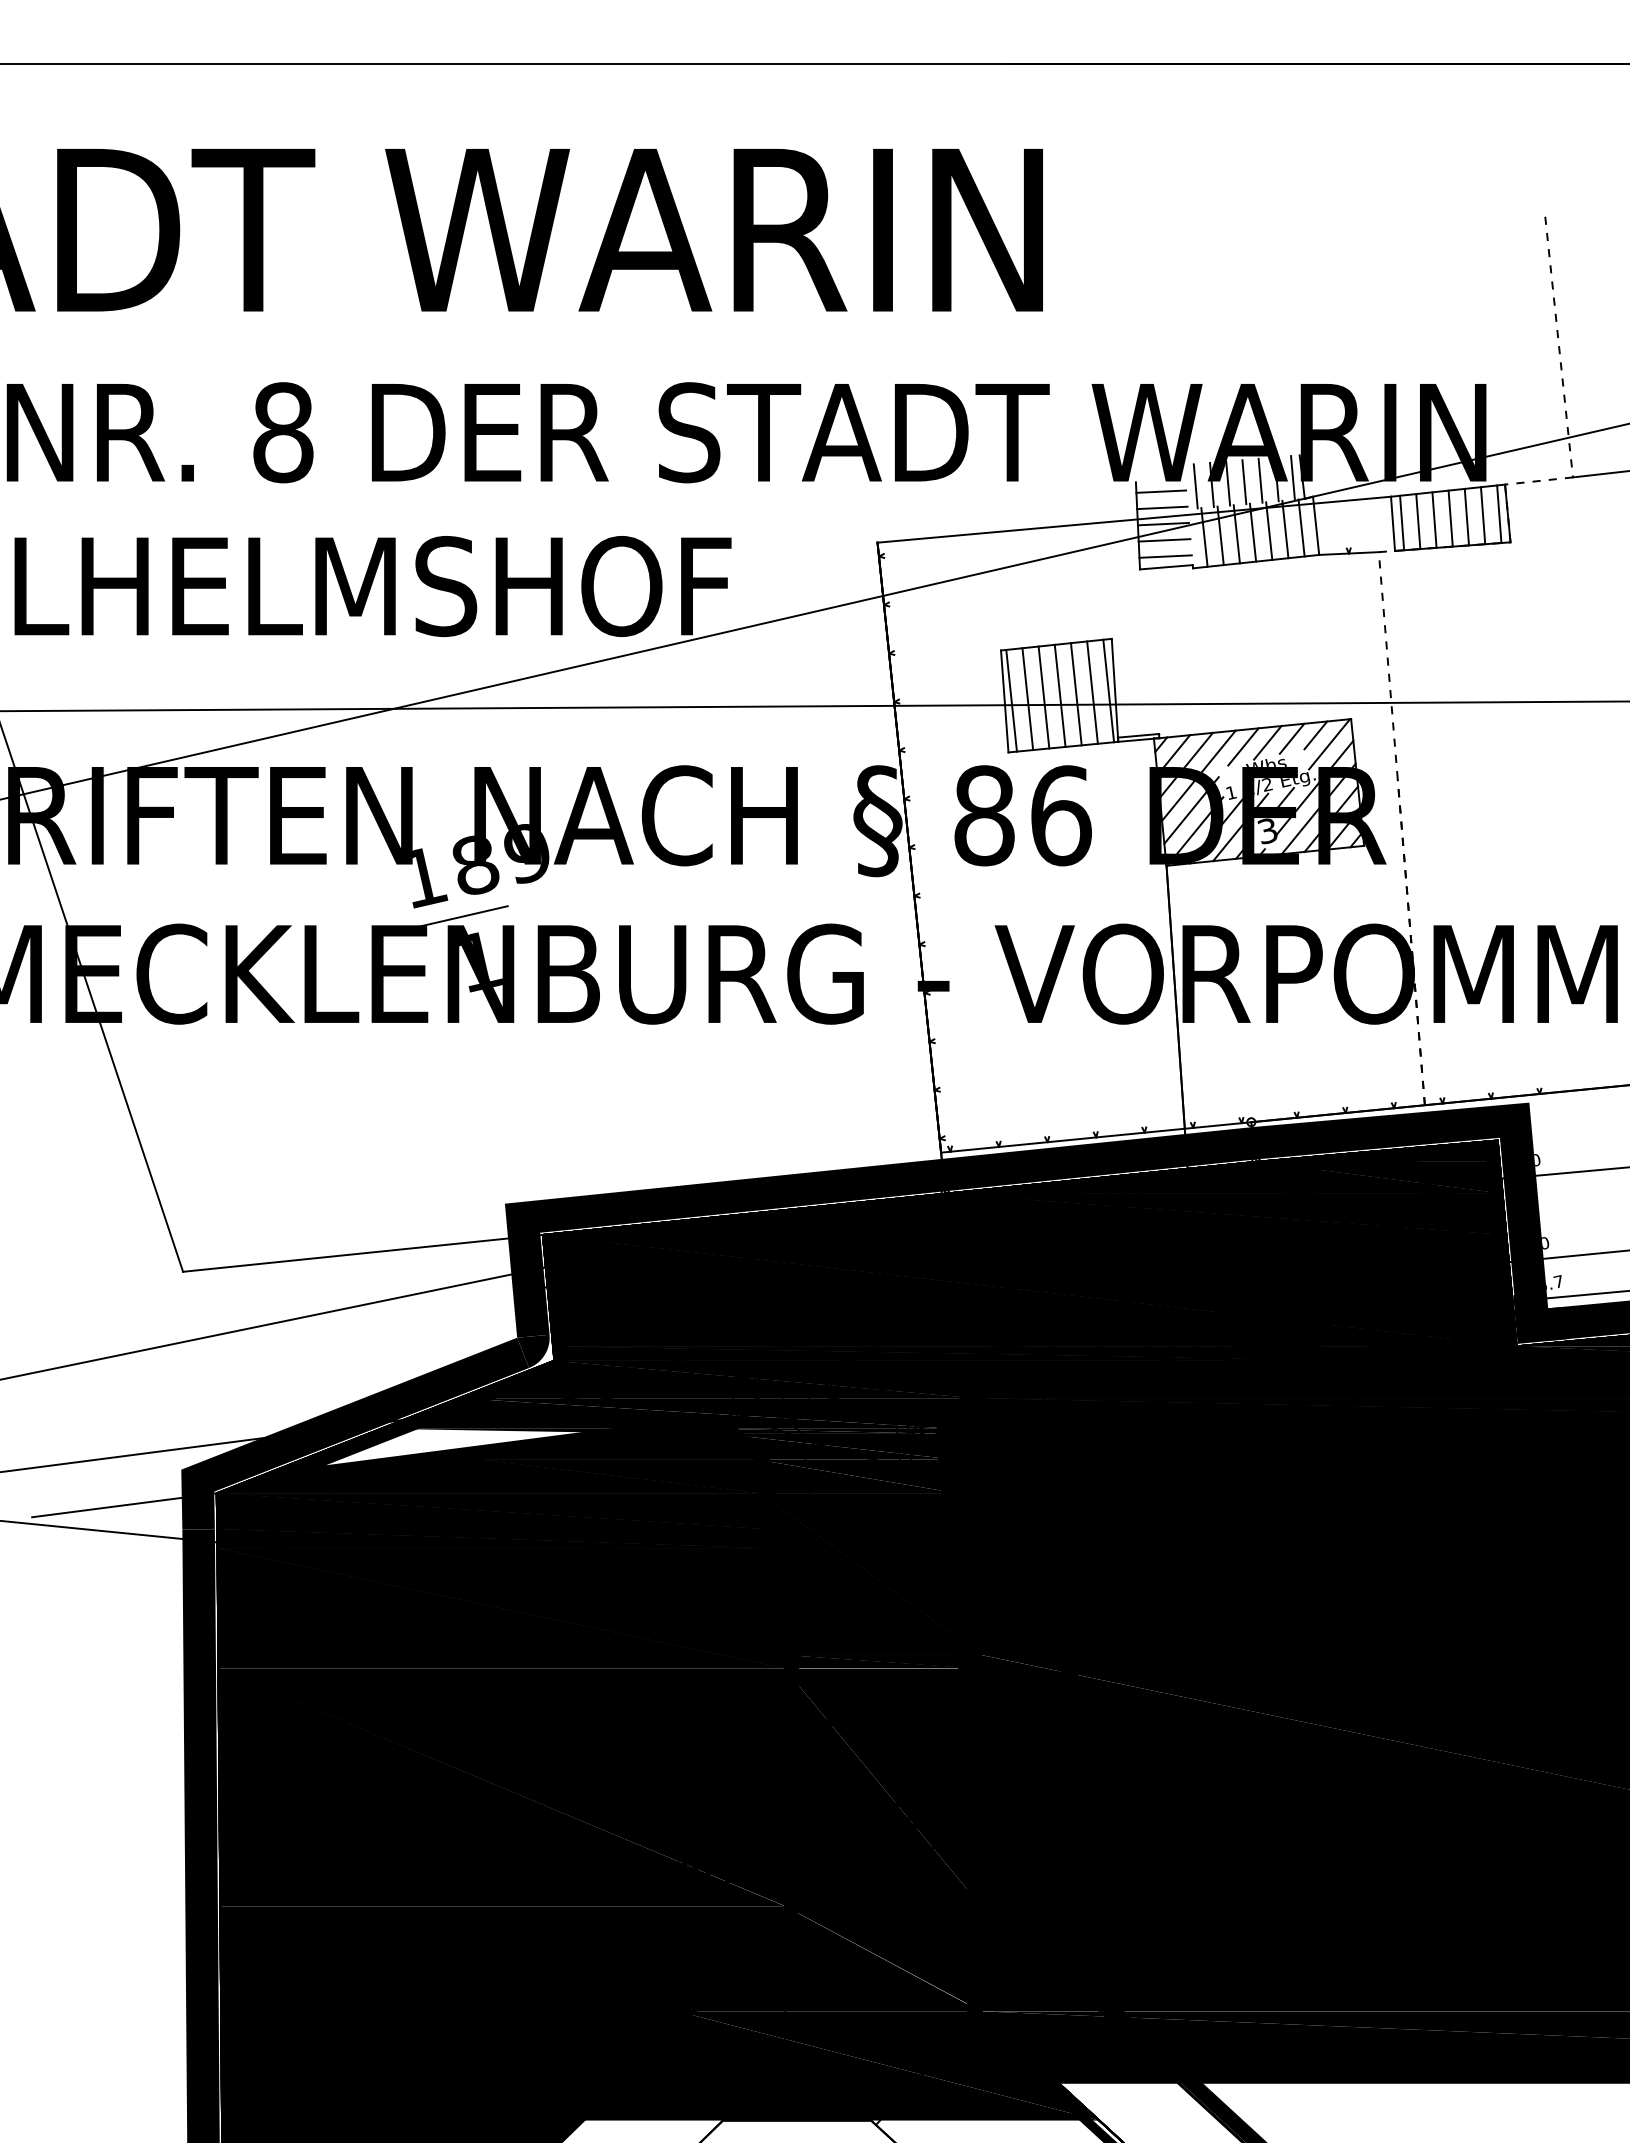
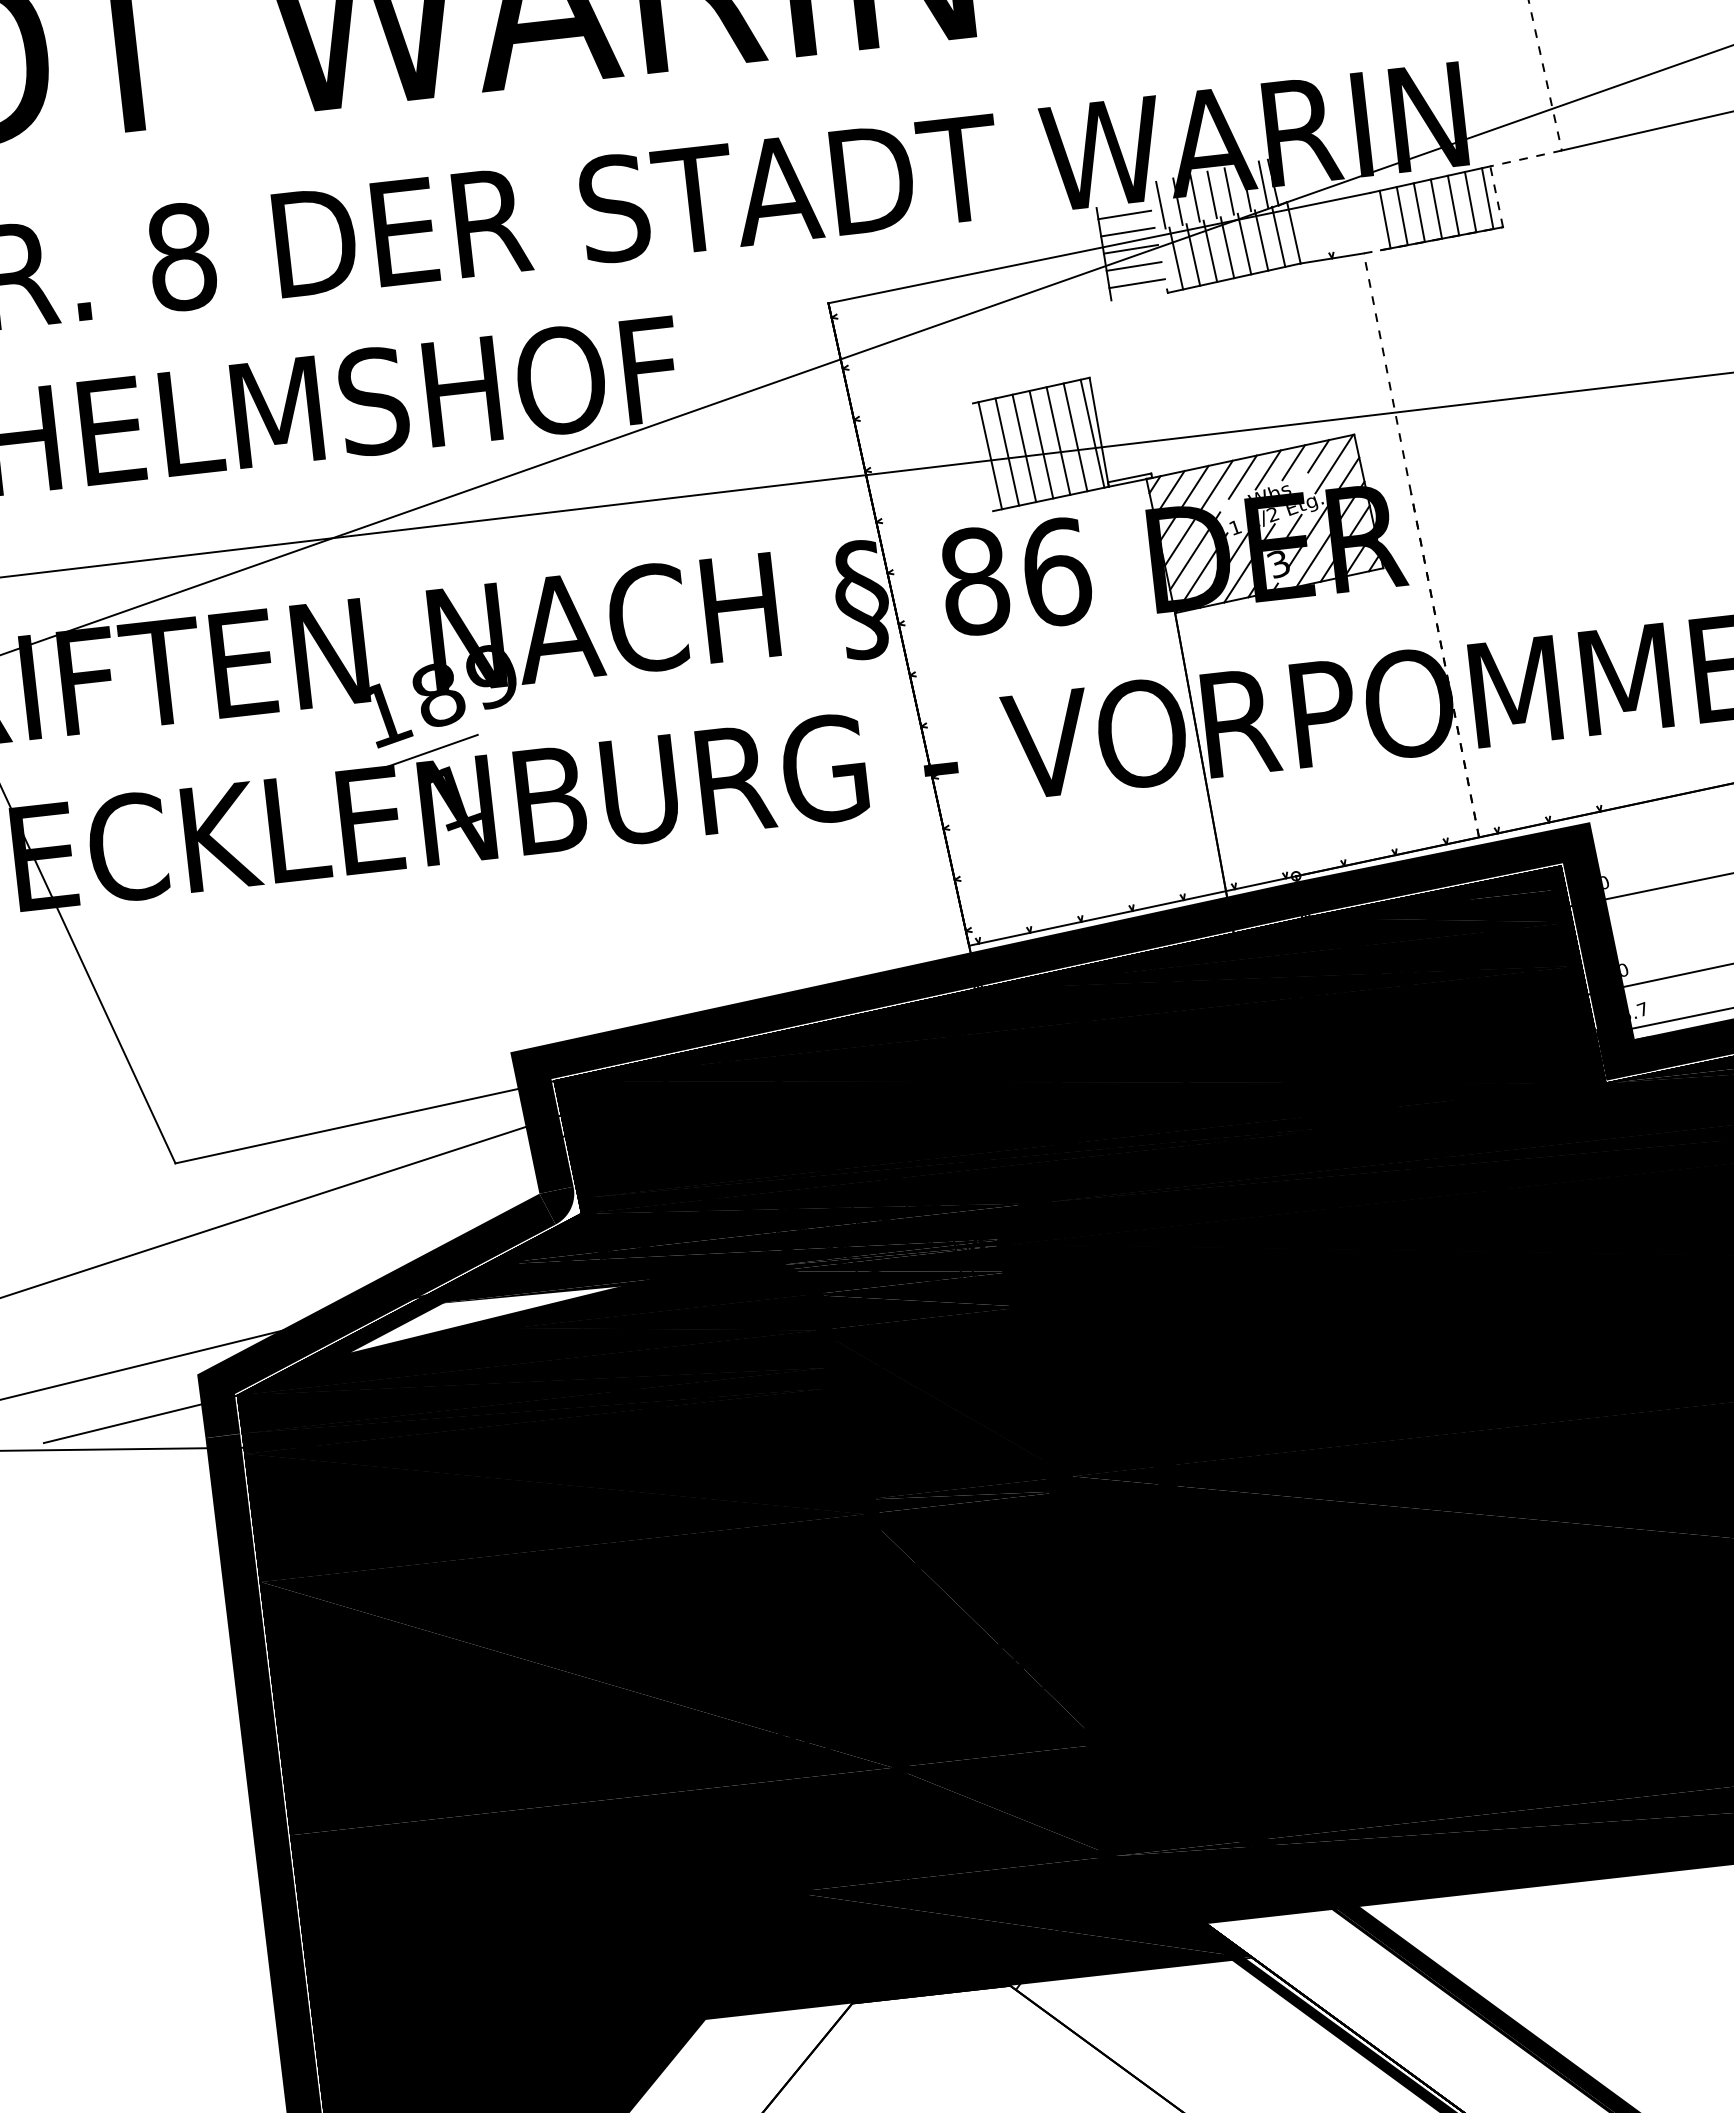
line: (1507, 513) -> (1496, 196), removed
line: (1393, 523) -> (1376, 221), removed
line: (1166, 567) -> (1139, 295), removed
line: (1004, 701) -> (982, 457), removed

